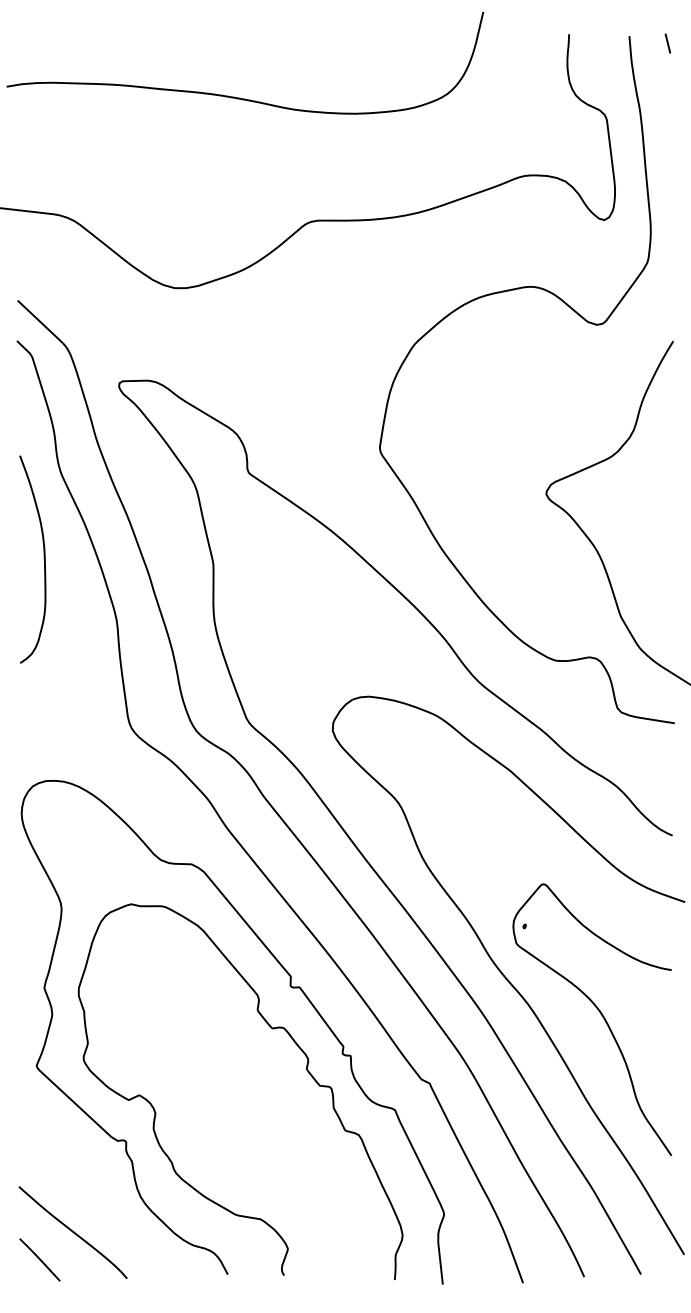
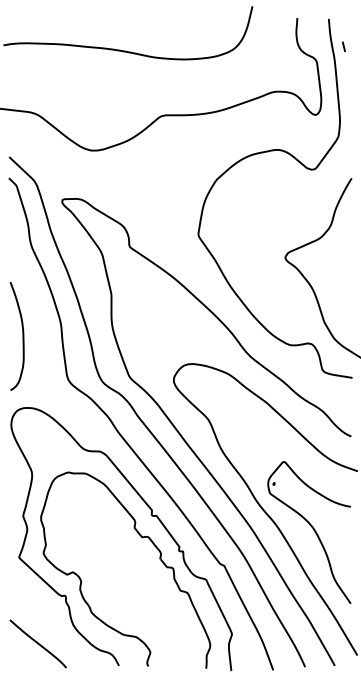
line: (667, 42) -> (343, 46), moved
curve: (43, 559) -> (22, 336), moved
line: (39, 1258) -> (20, 657), removed

